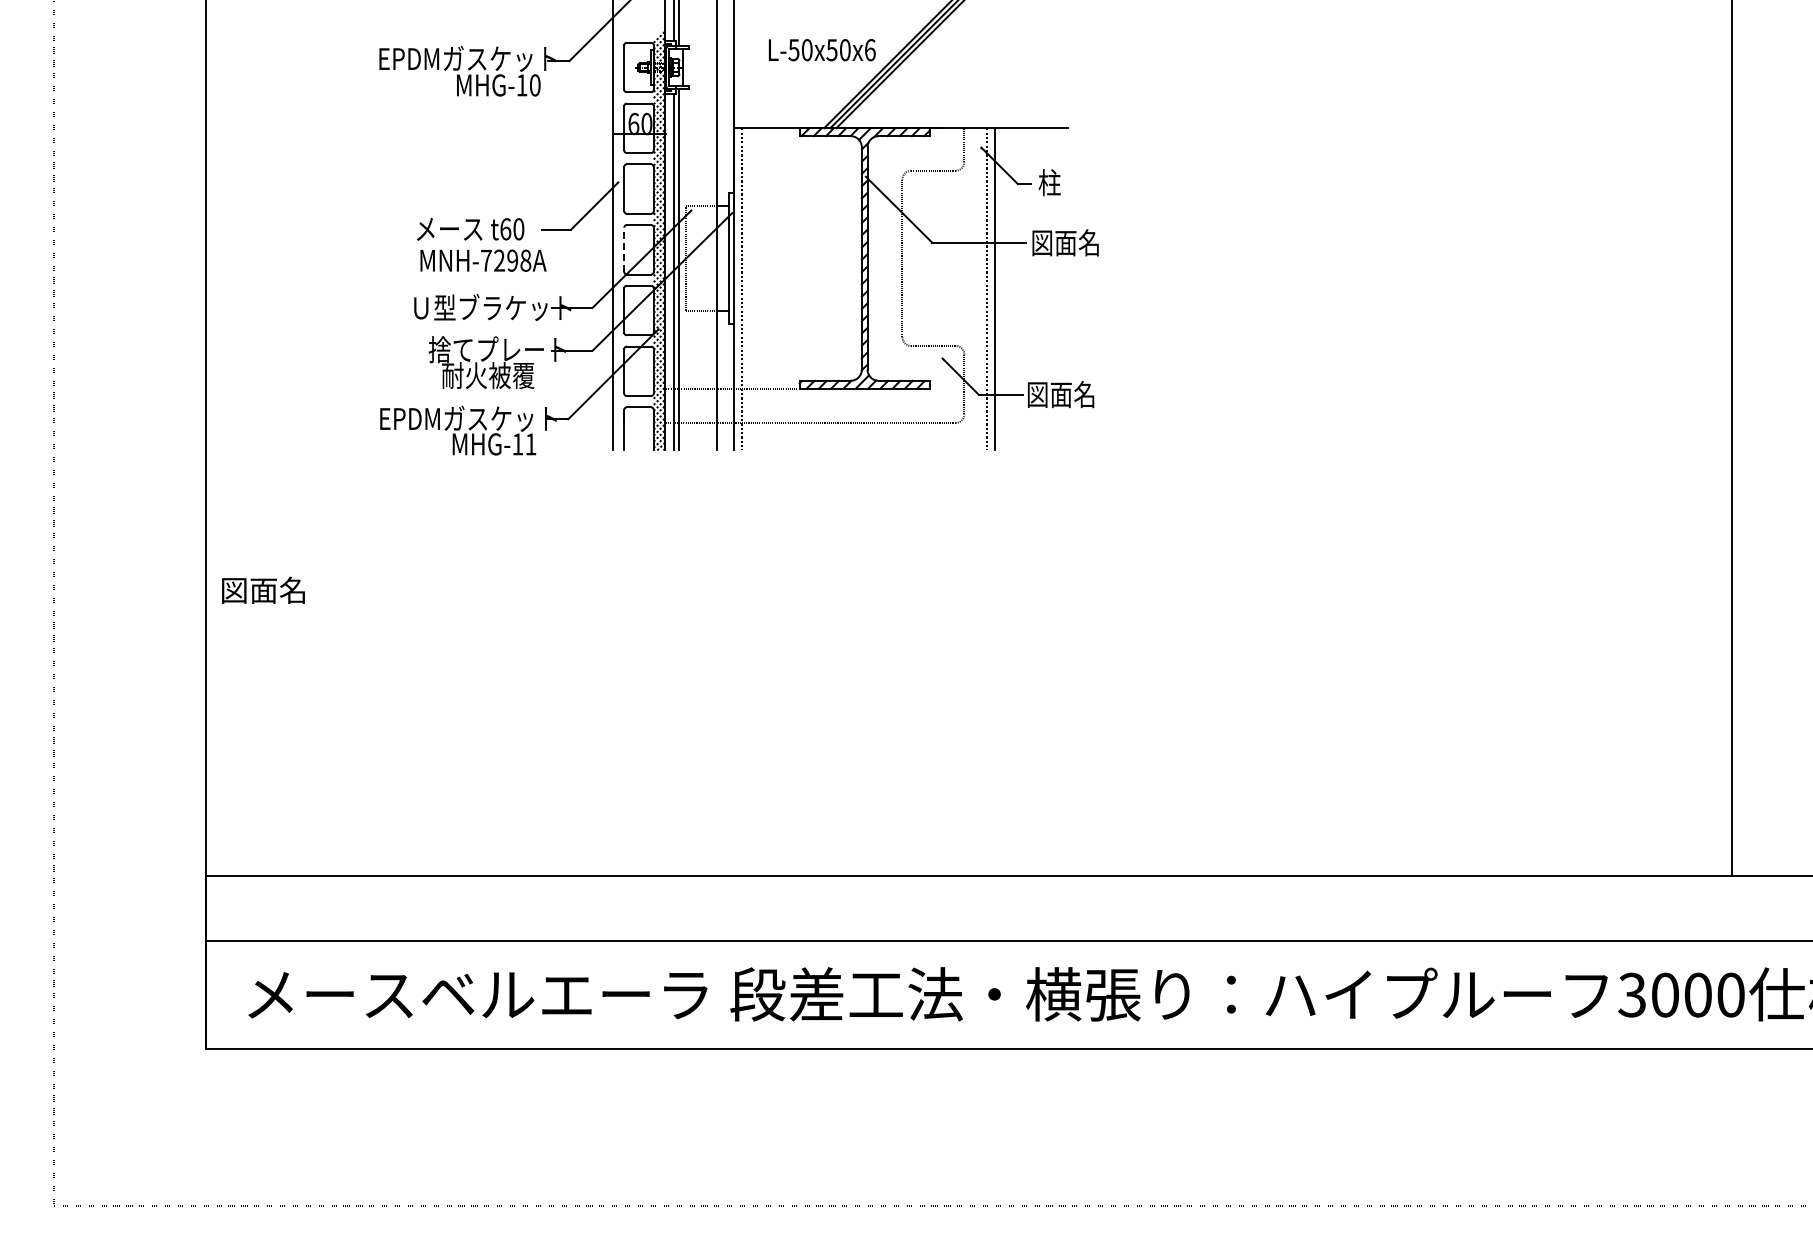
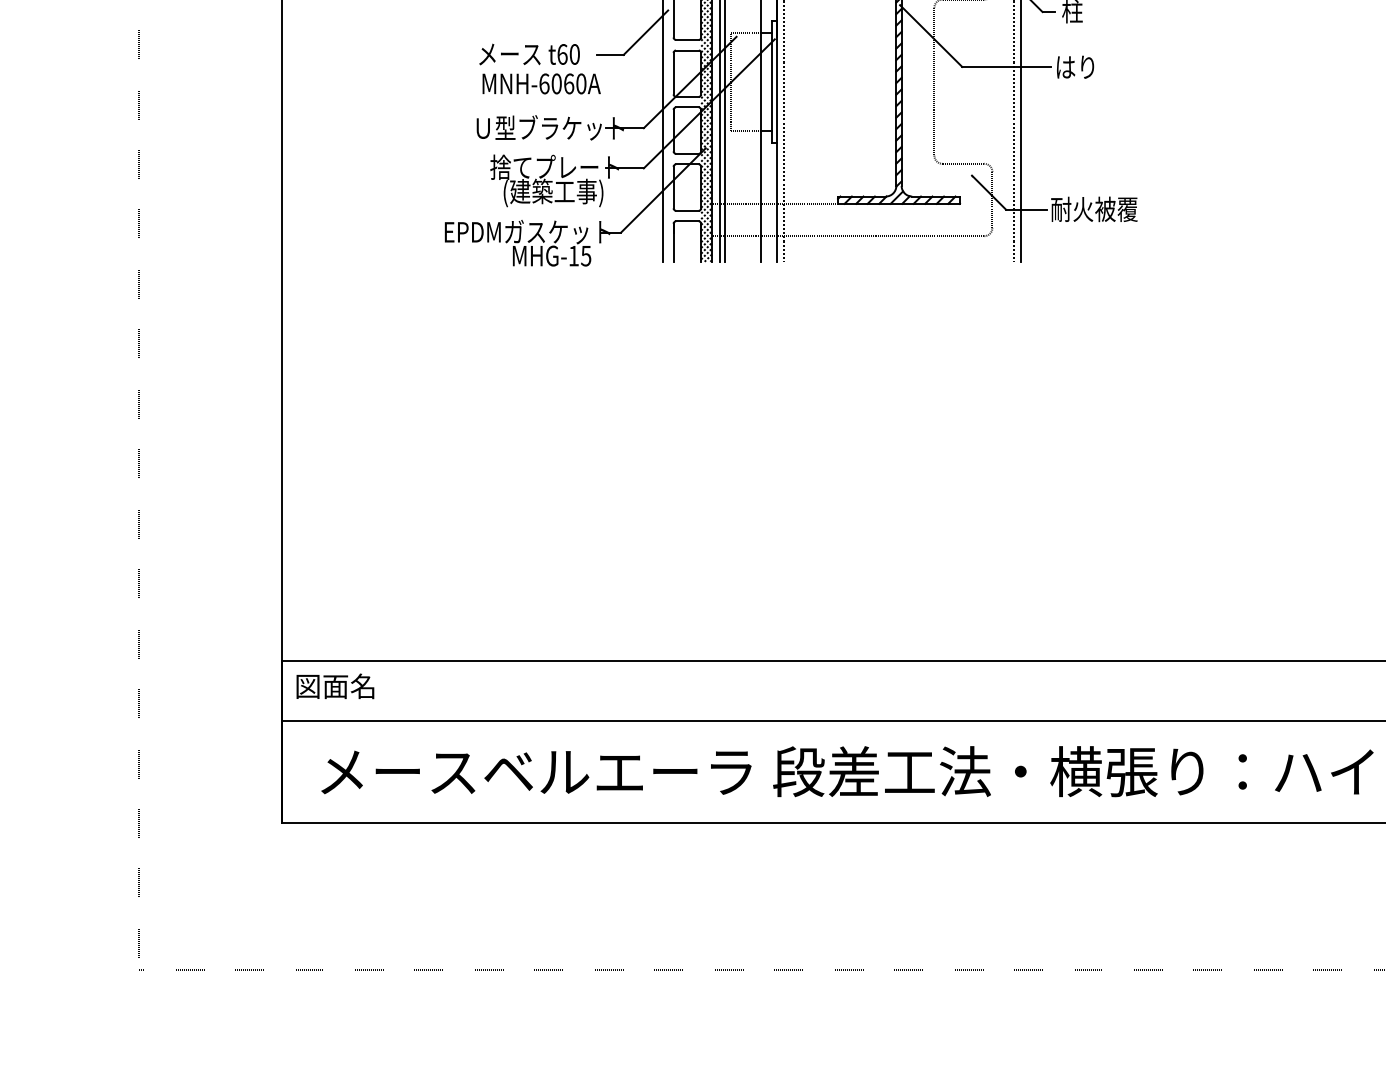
text: (1065, 242) -> (1087, 66), 図面名 -> はり
line: (624, 249) -> (673, 73), dashed -> solid
text: (506, 260) -> (563, 83), MNH-7298A -> MNH-6060A
text: (495, 376) -> (552, 192), 耐火被覆 -> (建築工事)
text: (1073, 394) -> (1094, 209), 図面名 -> 耐火被覆
text: (530, 444) -> (585, 256), MHG-11 -> MHG-15
text: (263, 589) -> (335, 685), moved

